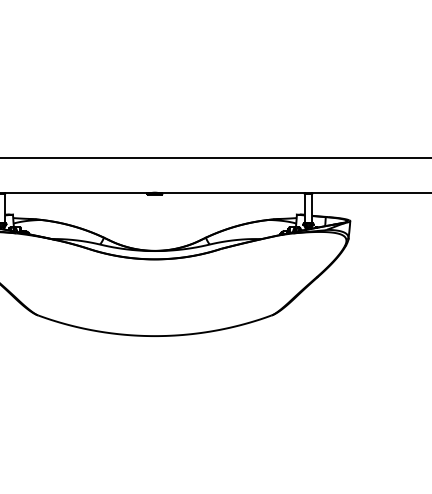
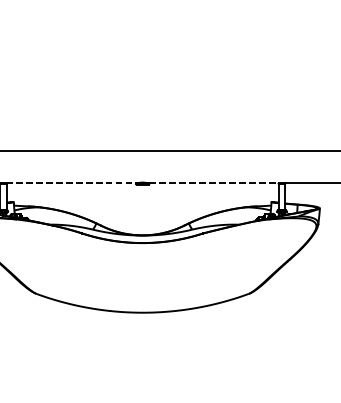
line: (76, 193) -> (71, 183), solid -> dashed
line: (234, 193) -> (214, 183), solid -> dashed

